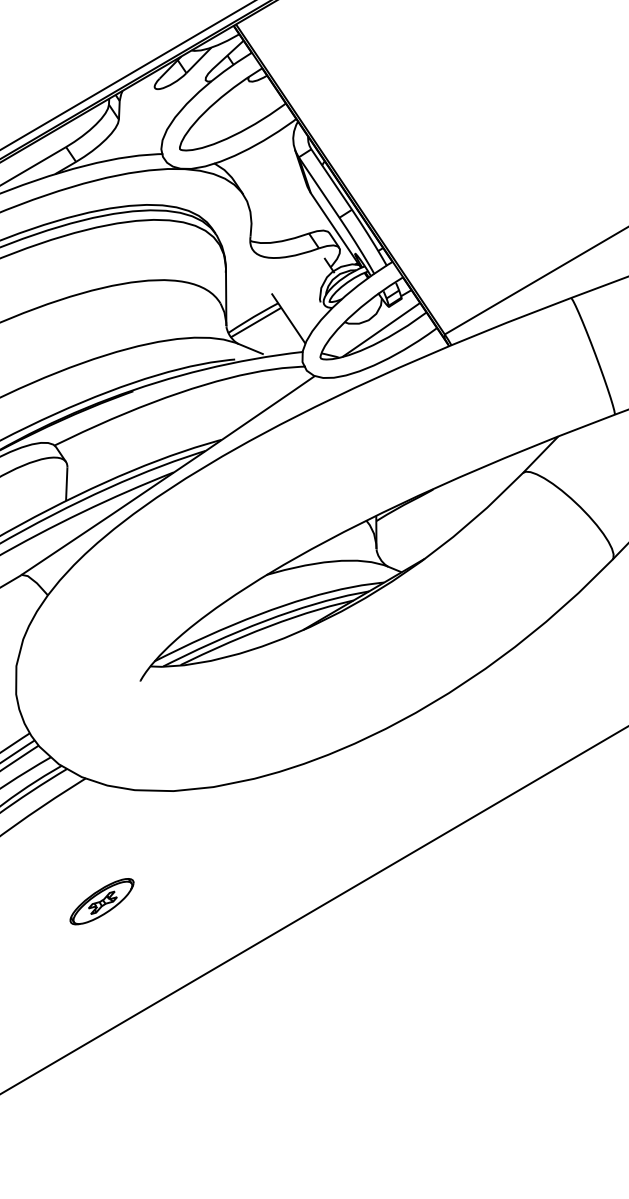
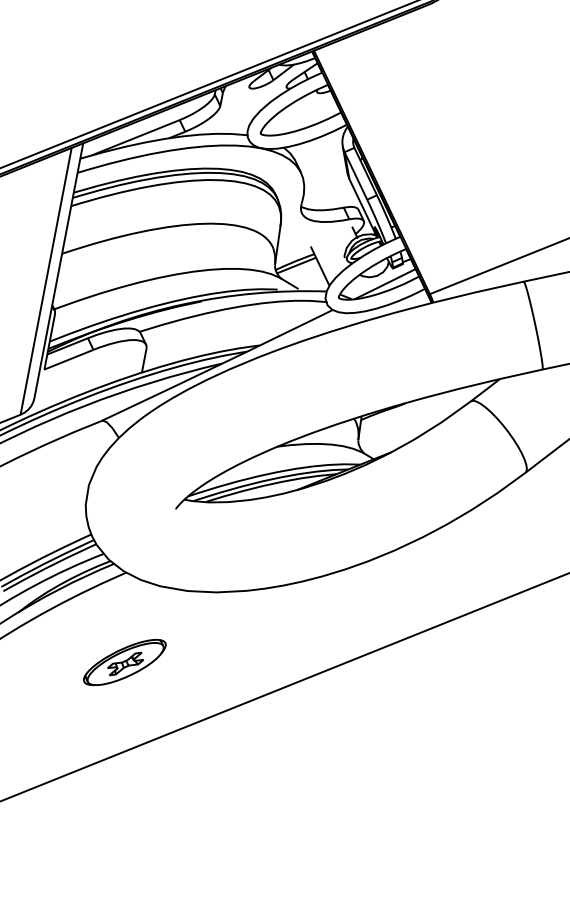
part: (101, 900) -> (124, 661), size x1.67

